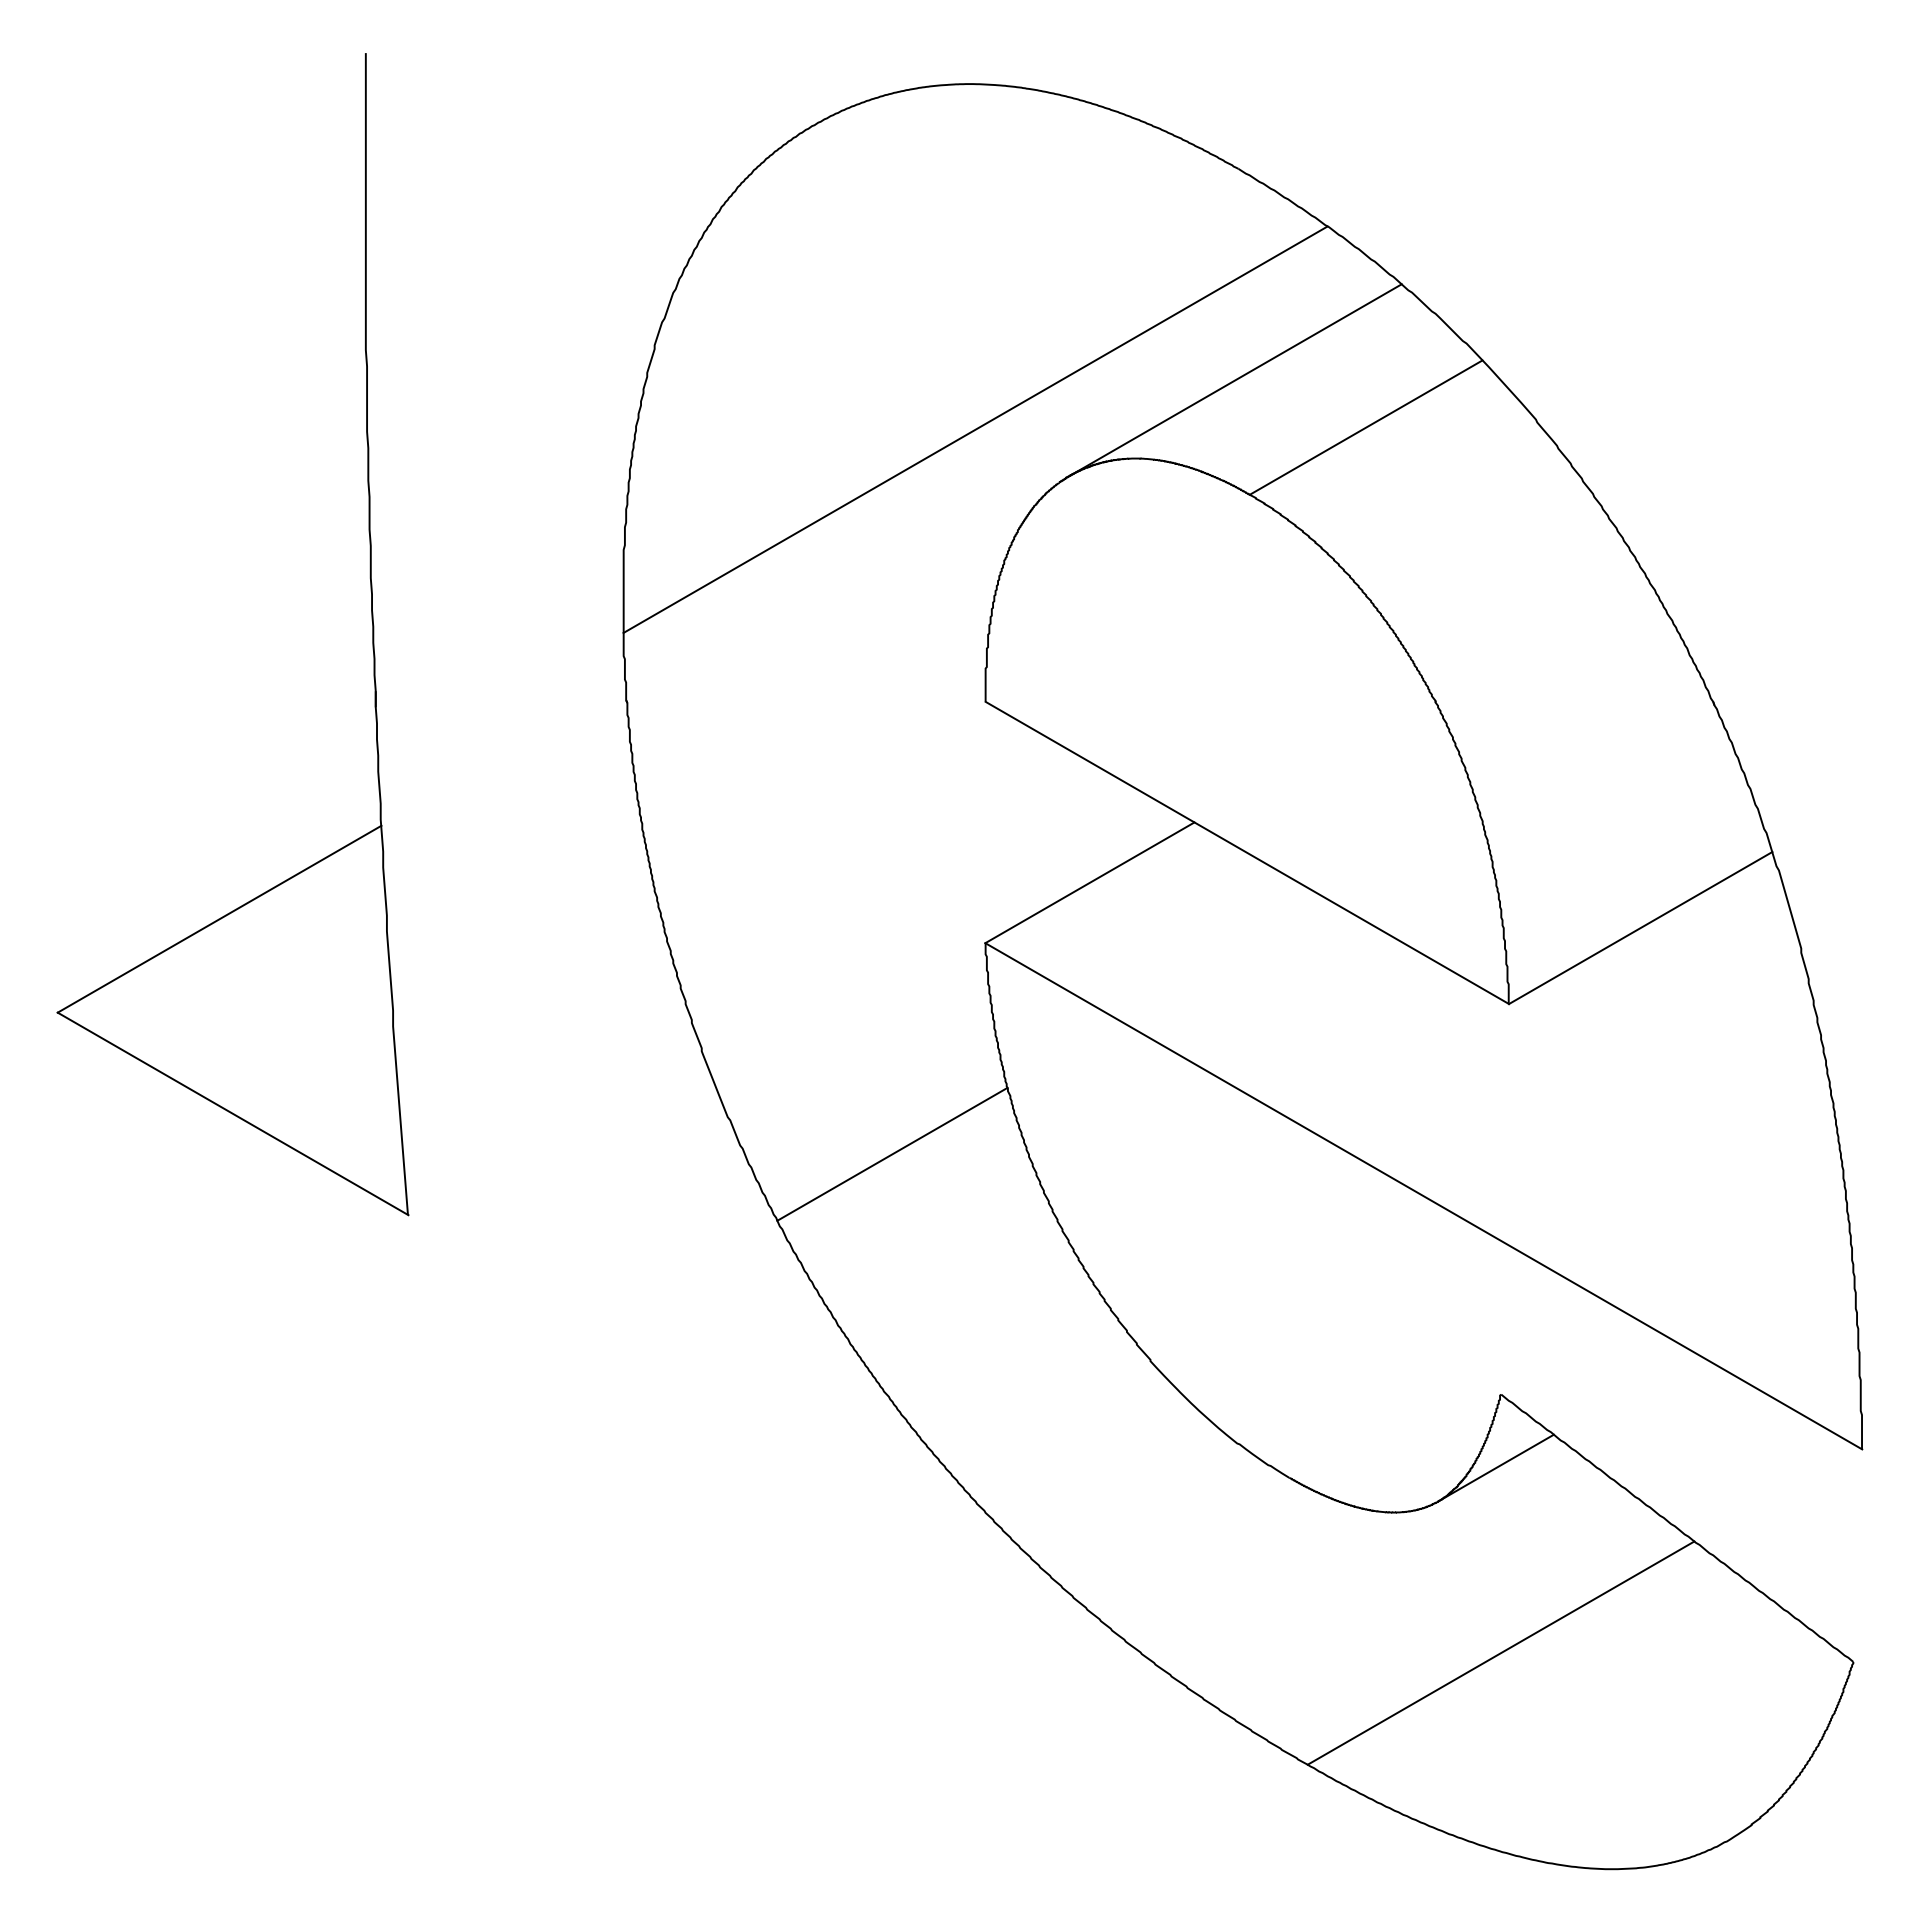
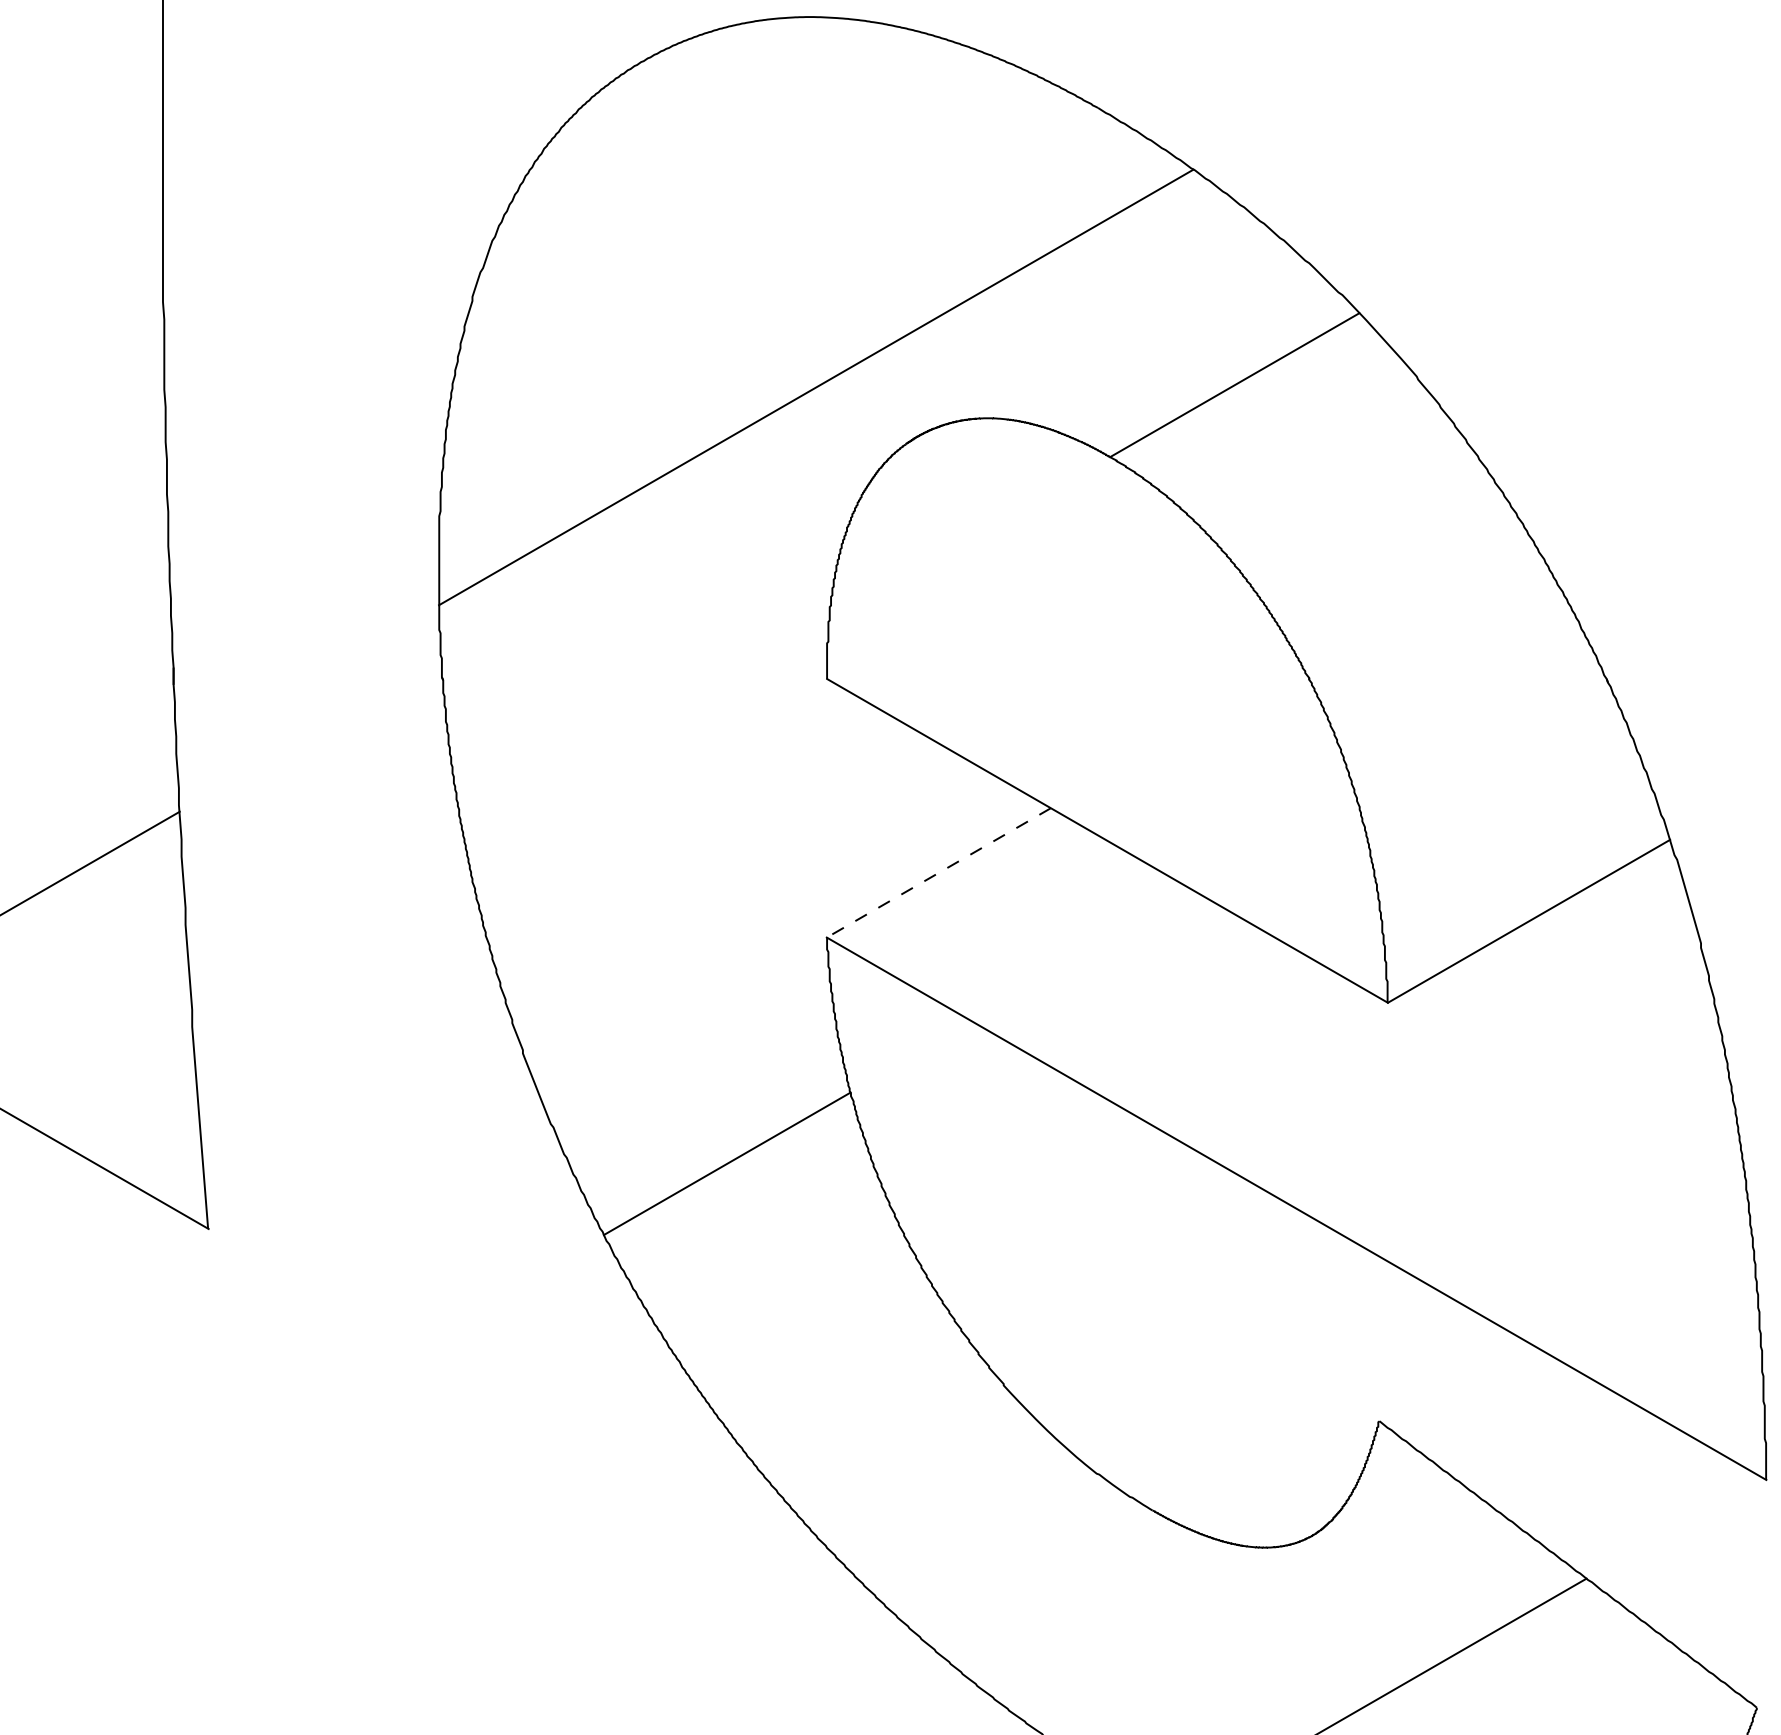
line: (1235, 379) -> (1094, 333), removed
line: (1089, 882) -> (938, 872), solid -> dashed
line: (1495, 1467) -> (1373, 1499), removed

